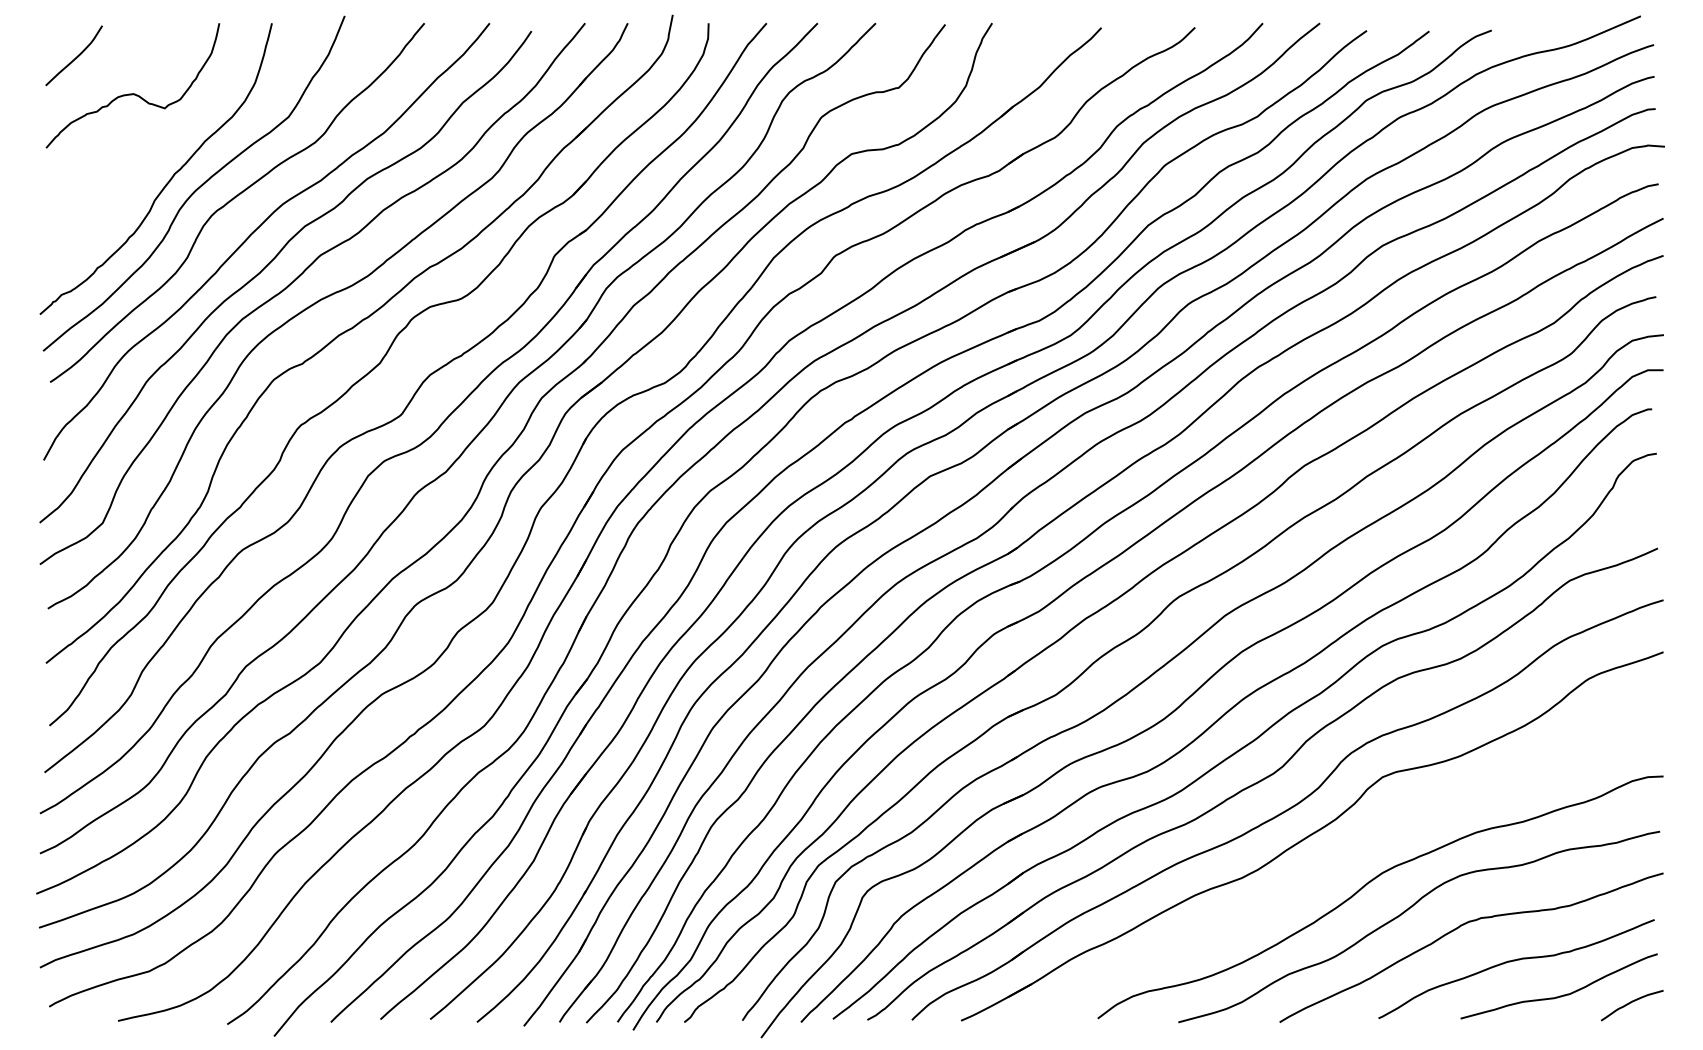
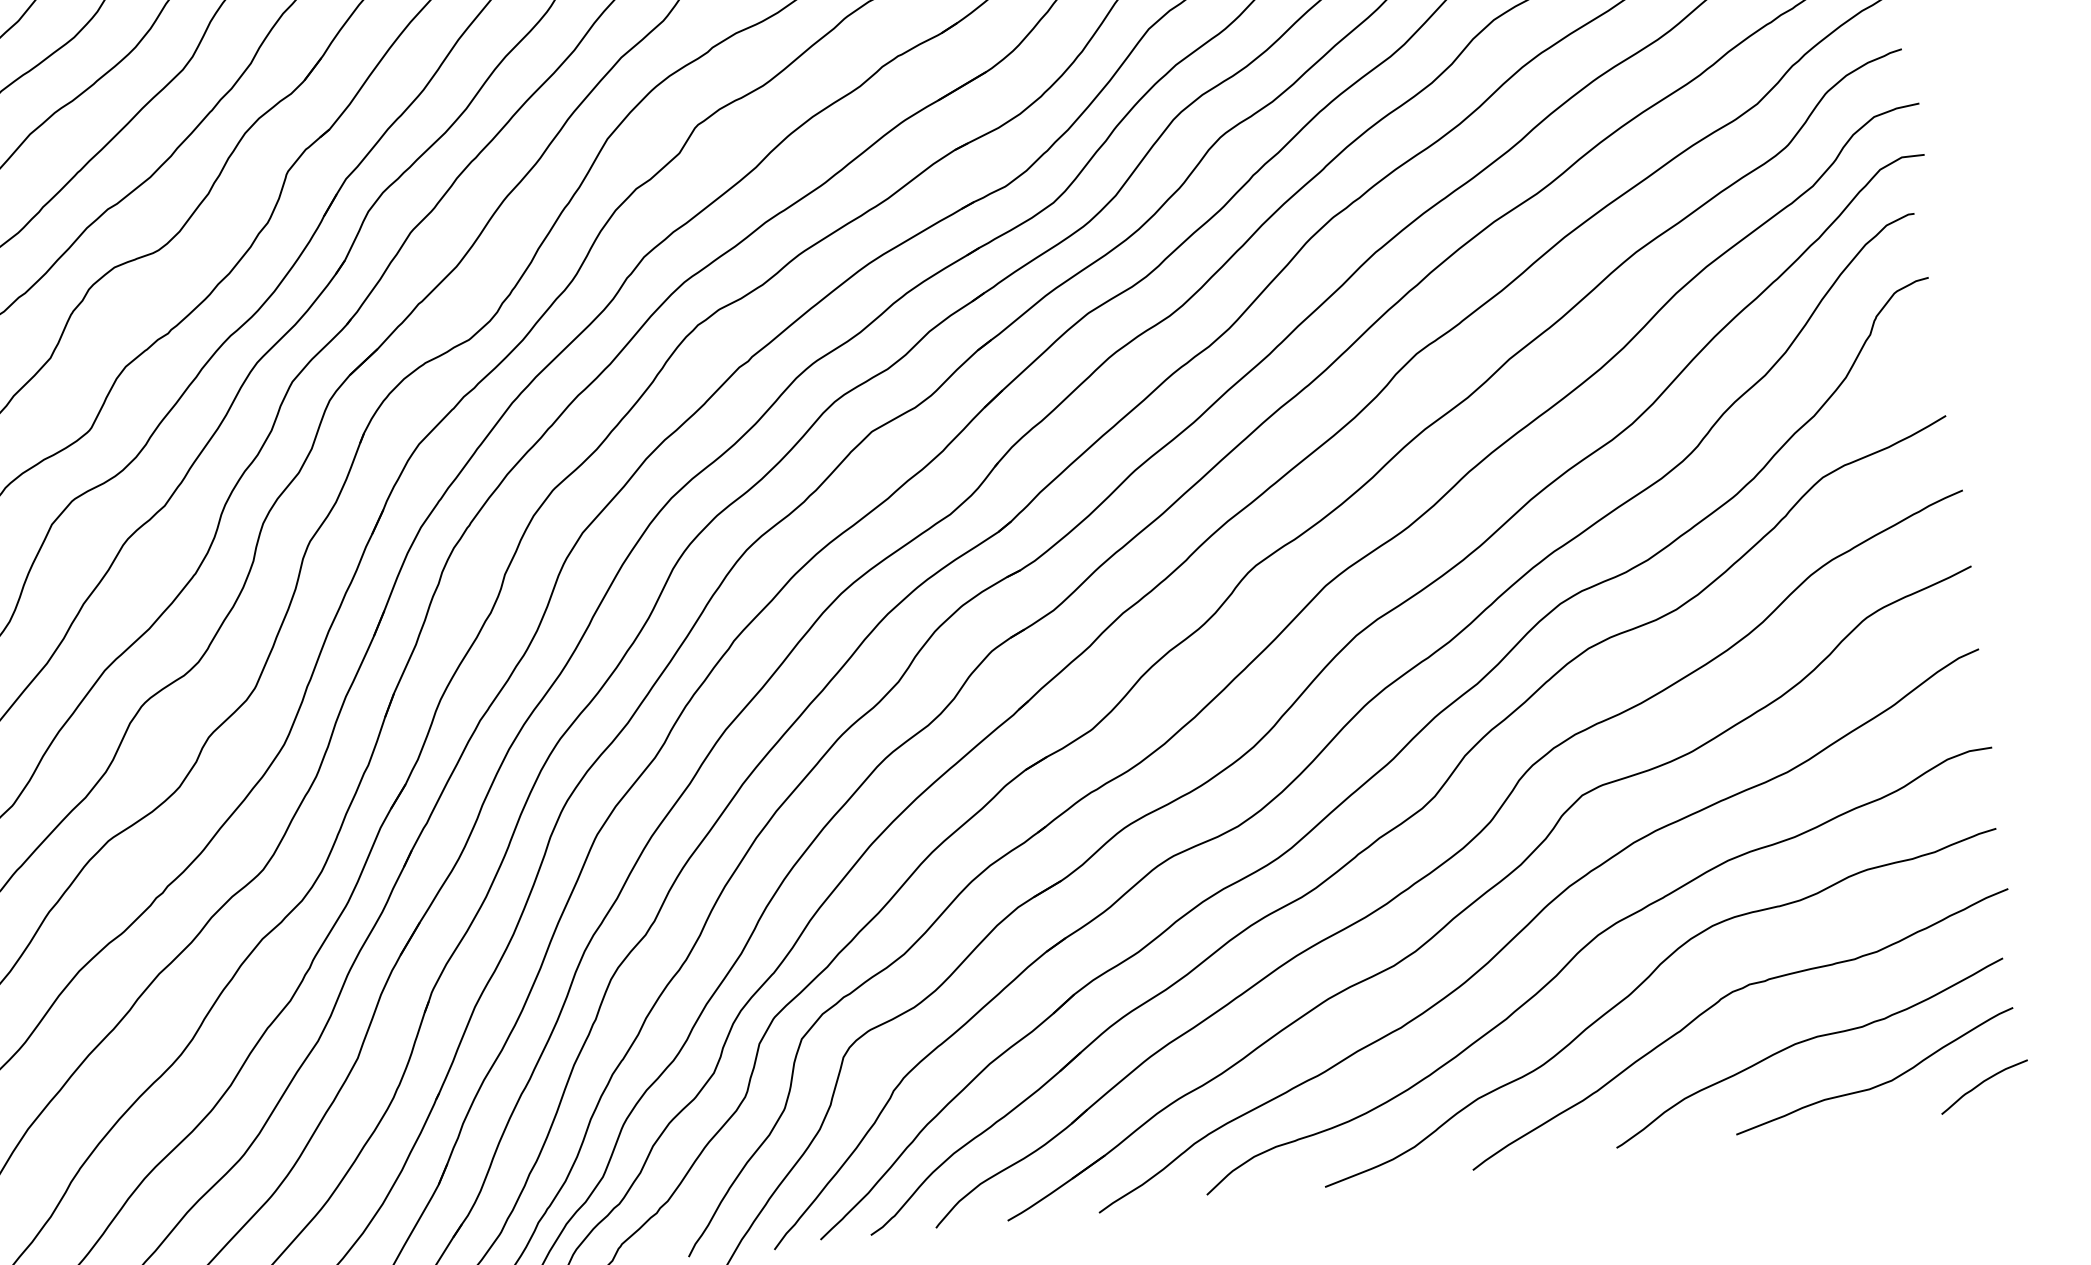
curve: (1337, 860) -> (1530, 924), added

